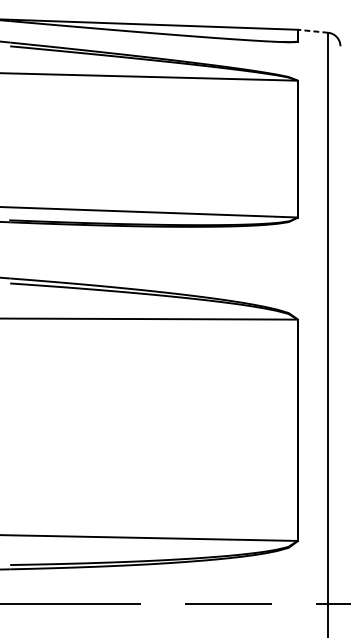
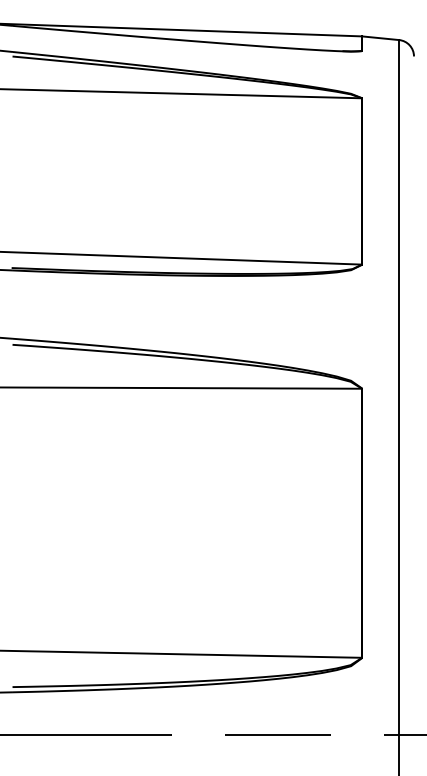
line: (312, 31) -> (380, 38), dashed -> solid

